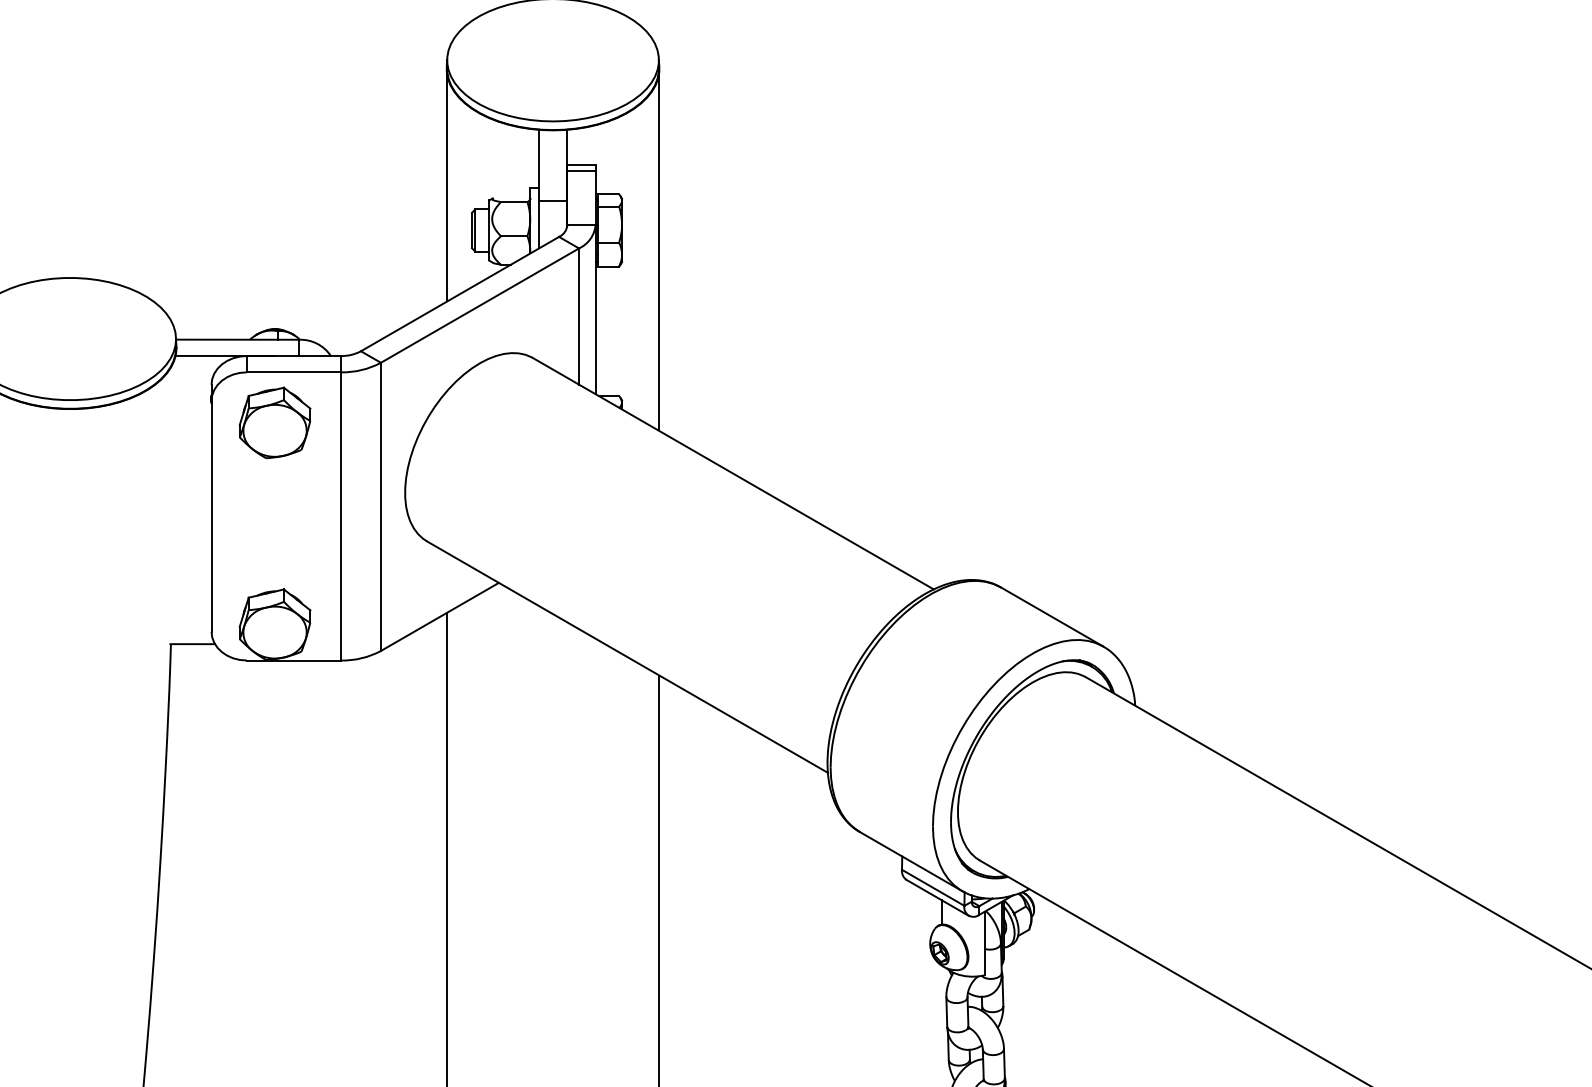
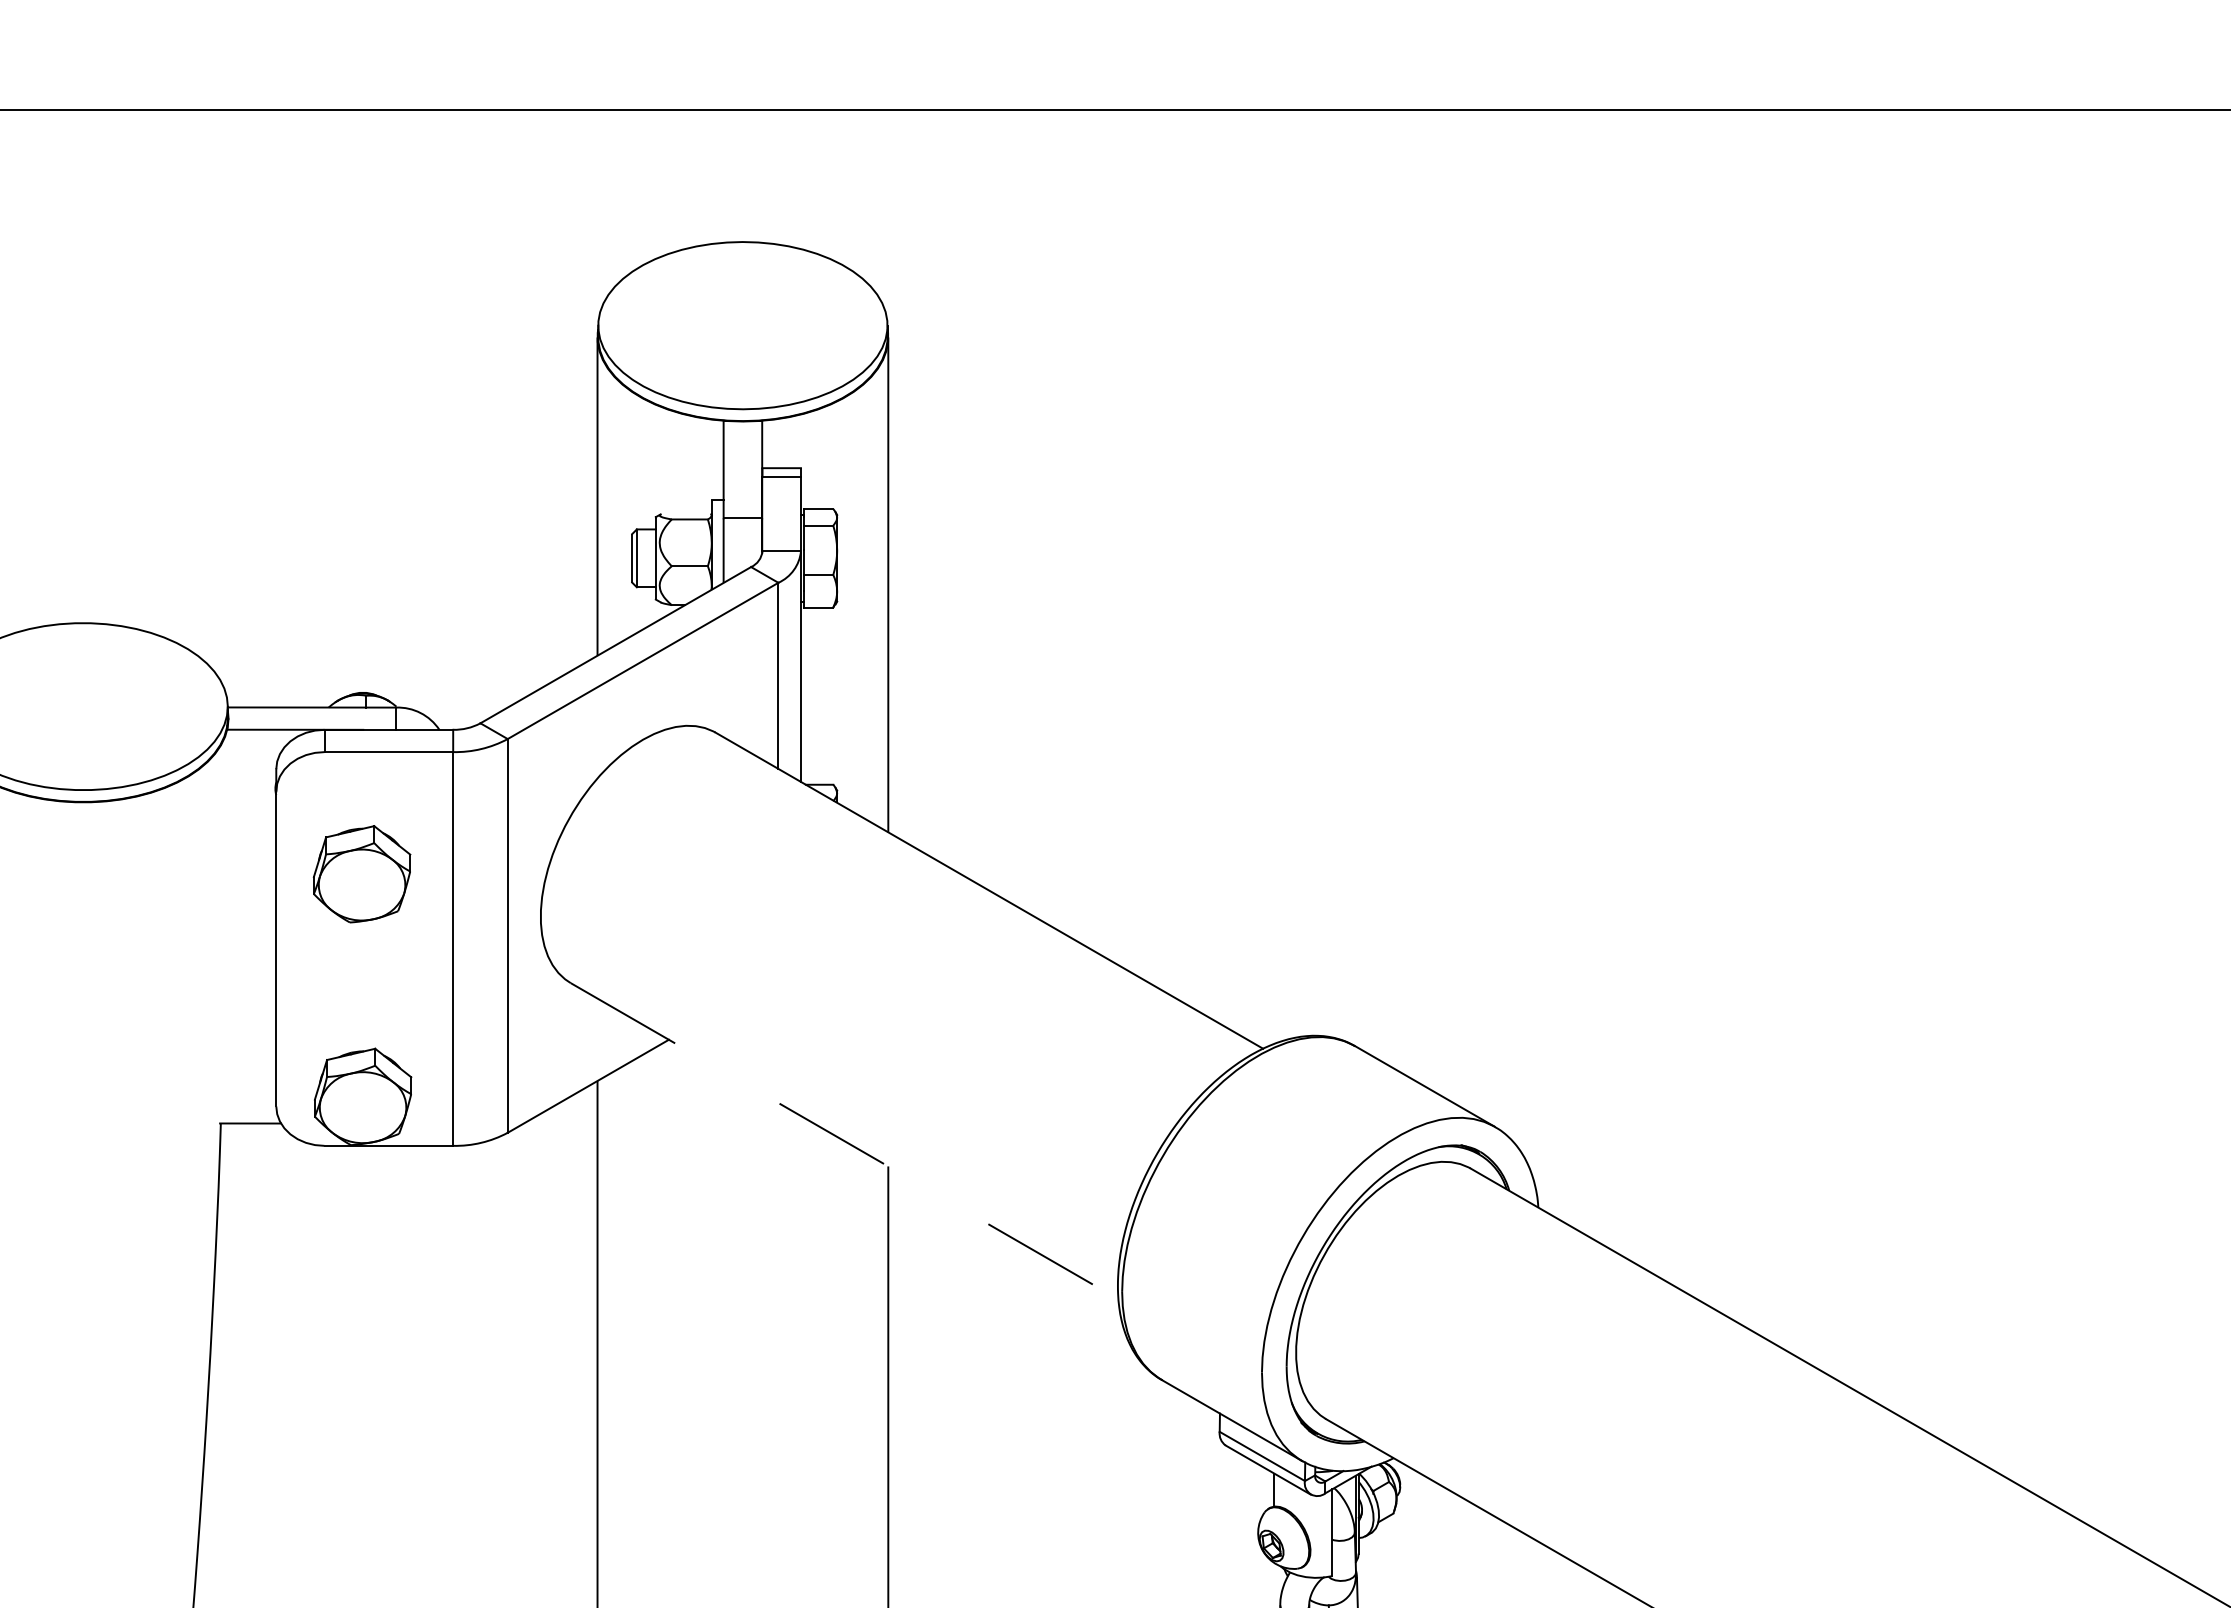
part: (274, 423) -> (361, 874), moved
line: (628, 657) -> (845, 1141), solid -> dashed

